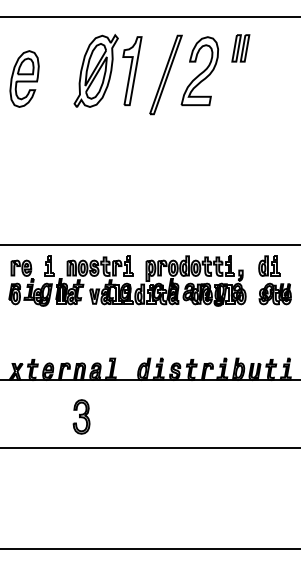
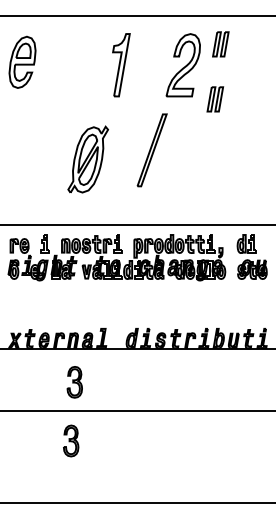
part: (95, 70) -> (87, 159), moved
part: (165, 74) -> (151, 149), moved
part: (24, 78) -> (22, 61), moved
part: (234, 108) -> (215, 99), added
part: (77, 480) -> (71, 440), added

